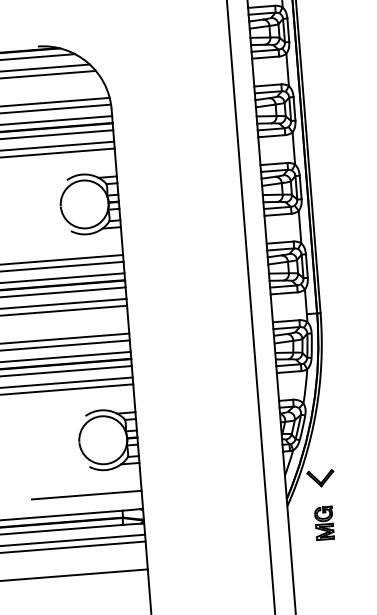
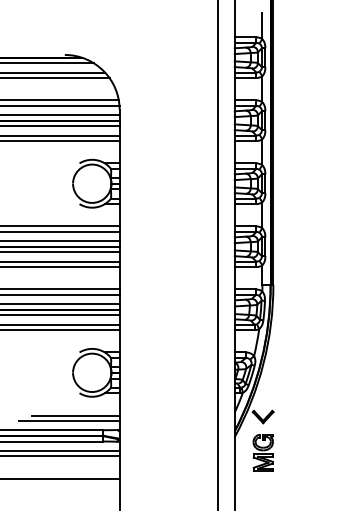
line: (78, 503) -> (68, 421), added
part: (323, 522) -> (262, 452), size x1.43

